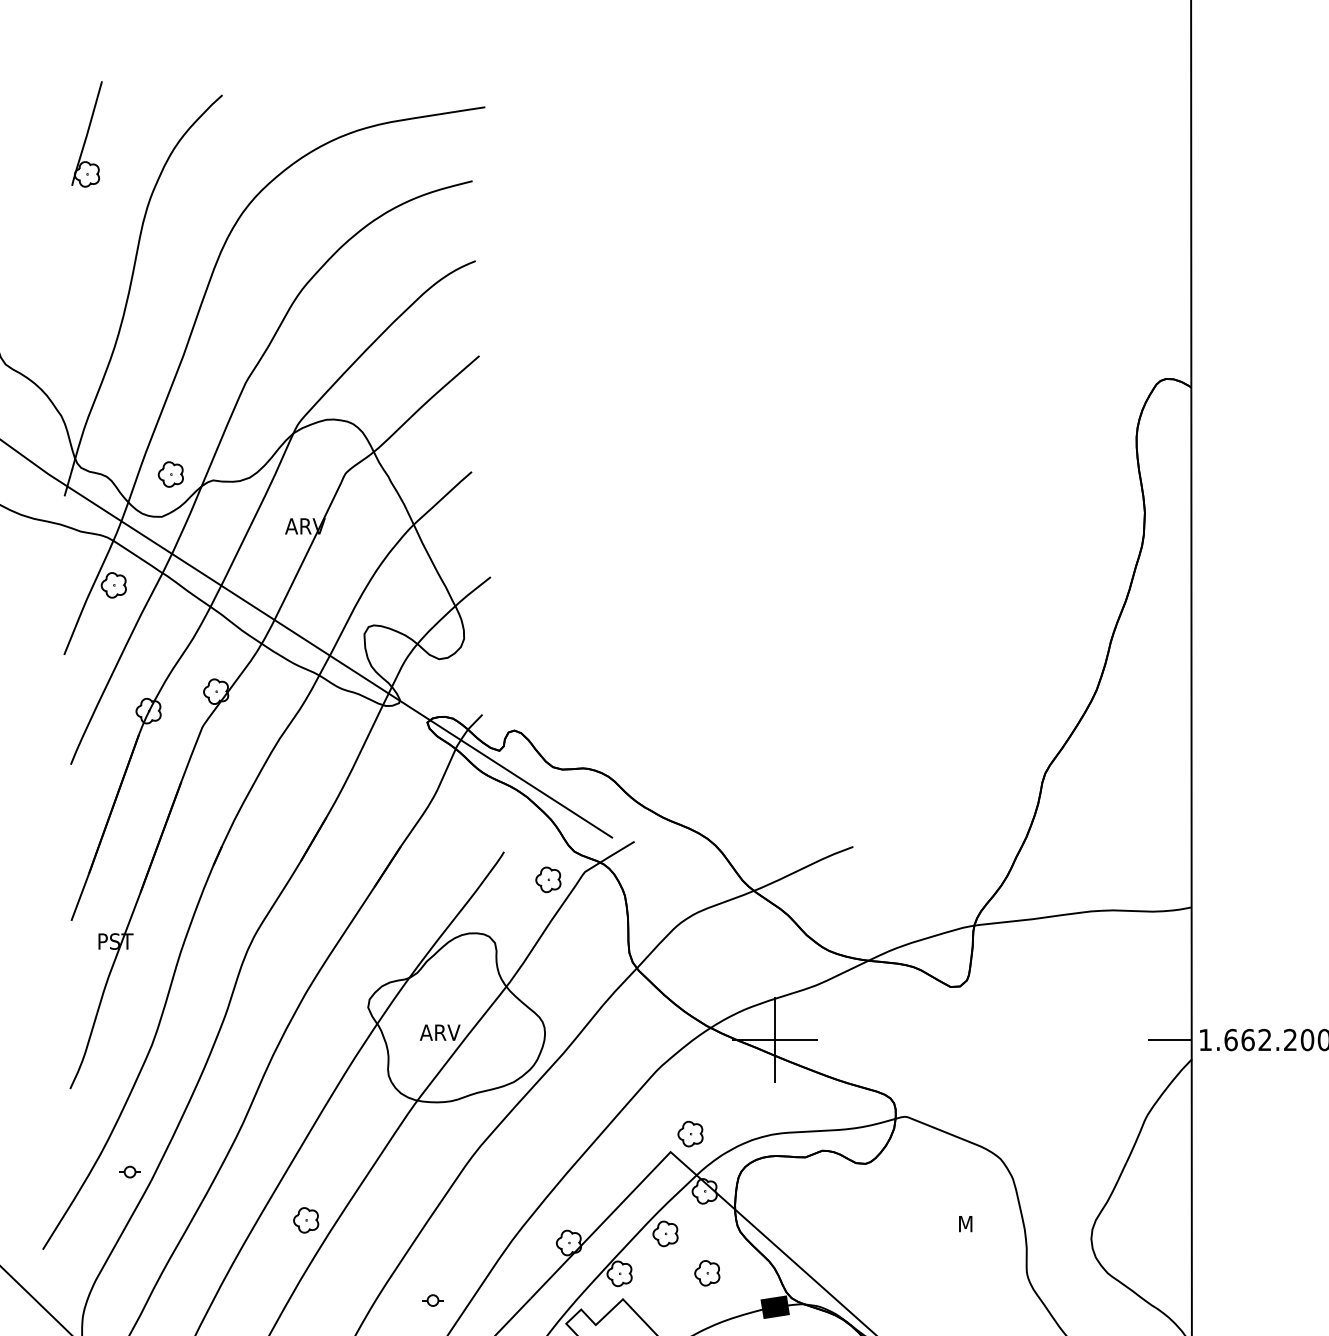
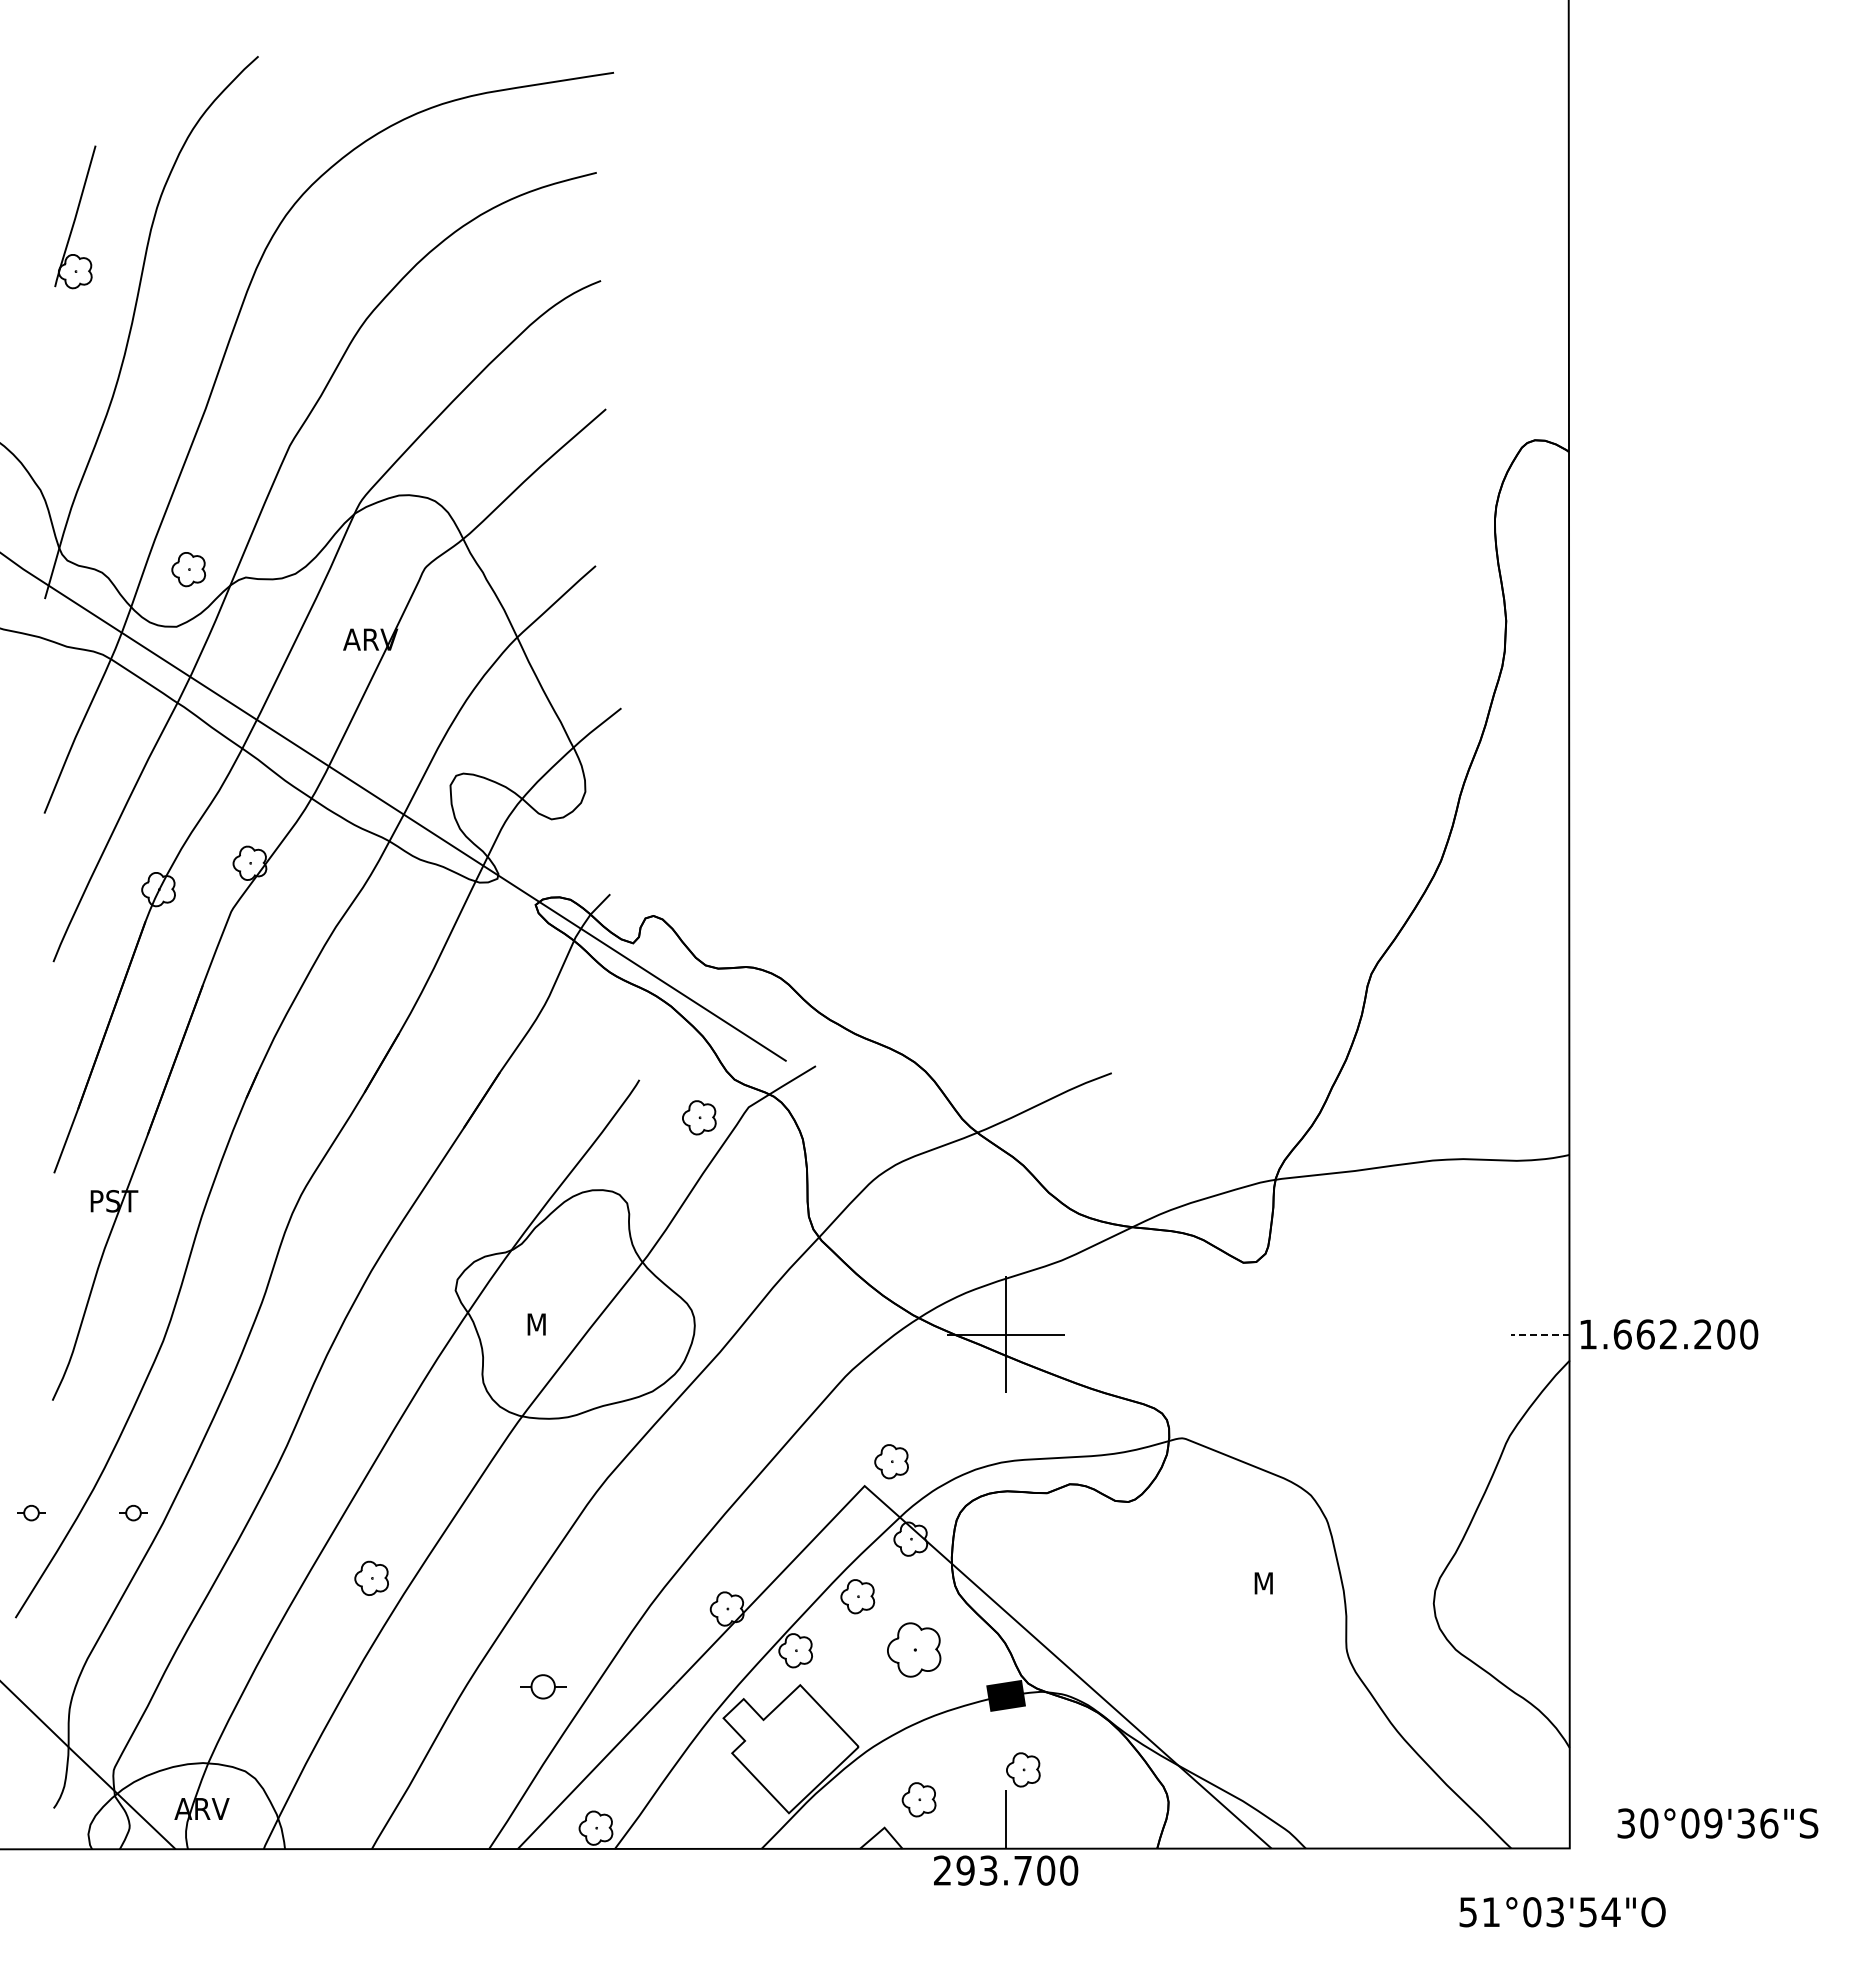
part: (87, 134) -> (75, 217), moved
part: (113, 585) -> (111, 719), removed
text: (439, 1032) -> (552, 1324), ARV -> M
line: (1169, 1040) -> (1539, 1334), solid -> dashed
part: (54, 1171) -> (31, 1512), added
part: (707, 1272) -> (914, 1649), size x1.6
part: (433, 1300) -> (543, 1686), size x1.6

